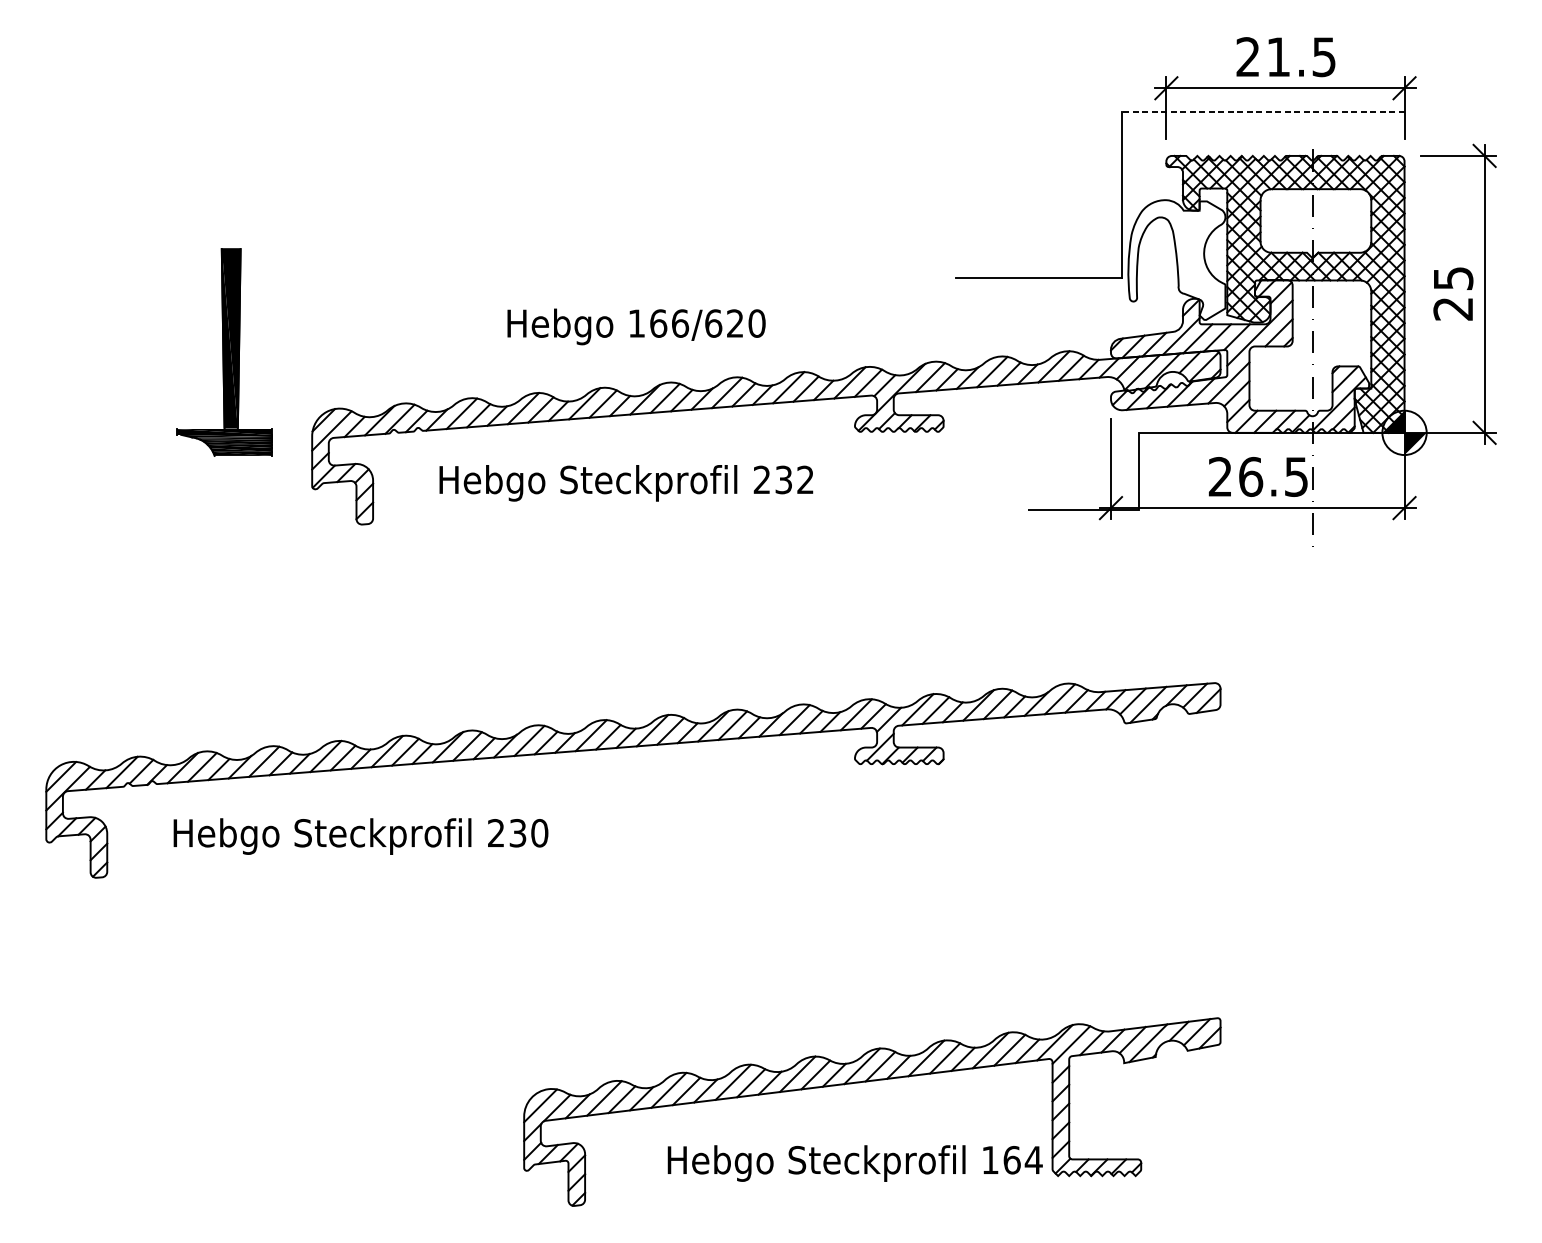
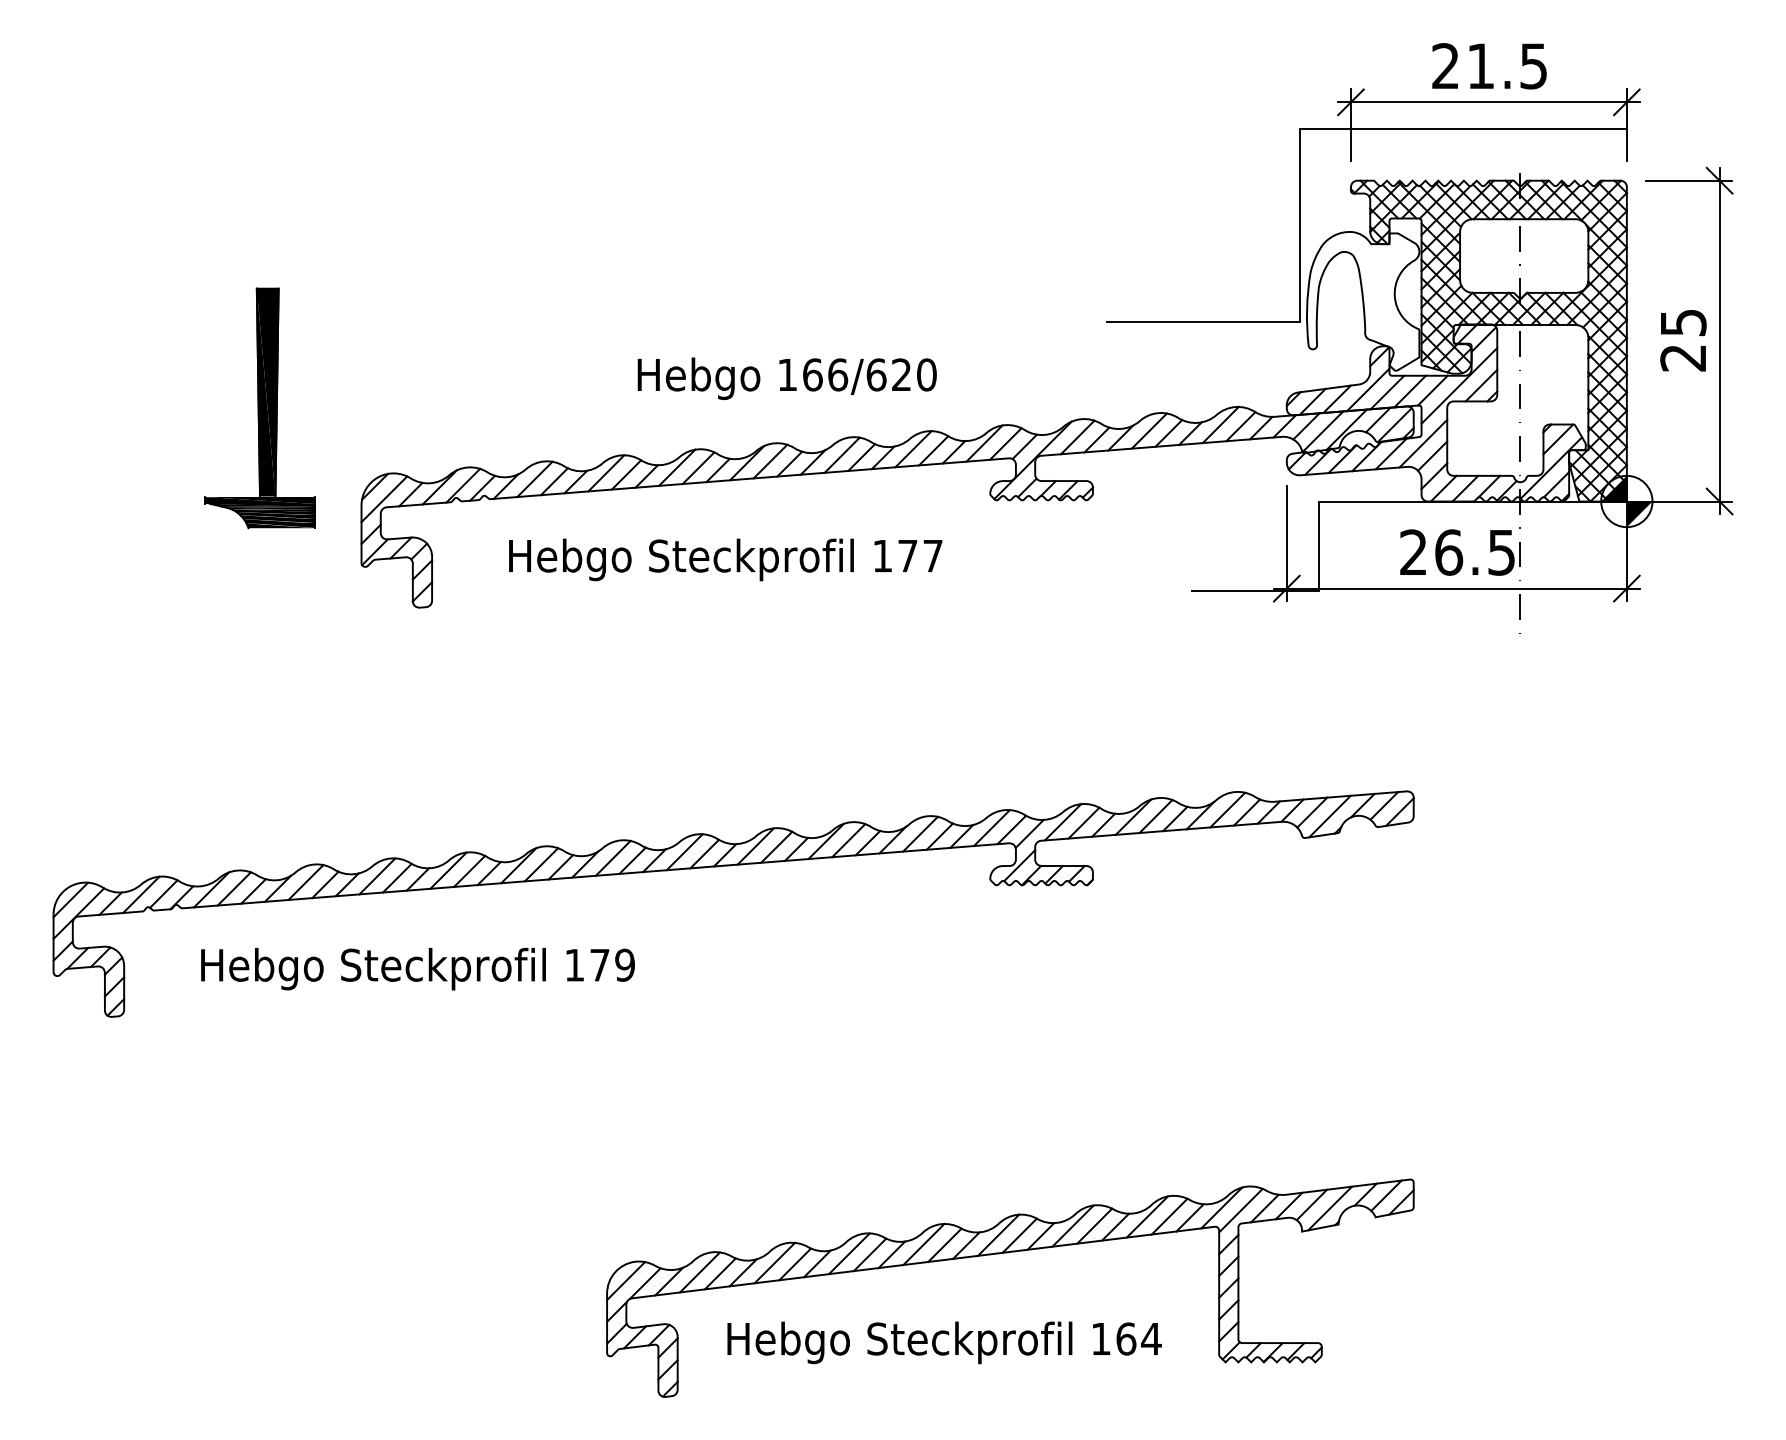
line: (1263, 111) -> (1463, 129), dashed -> solid
text: (635, 326) -> (786, 378), moved
text: (783, 479) -> (907, 555), 232 -> 177
text: (518, 832) -> (600, 964), 230 -> 179
text: (855, 1163) -> (944, 1342), moved

